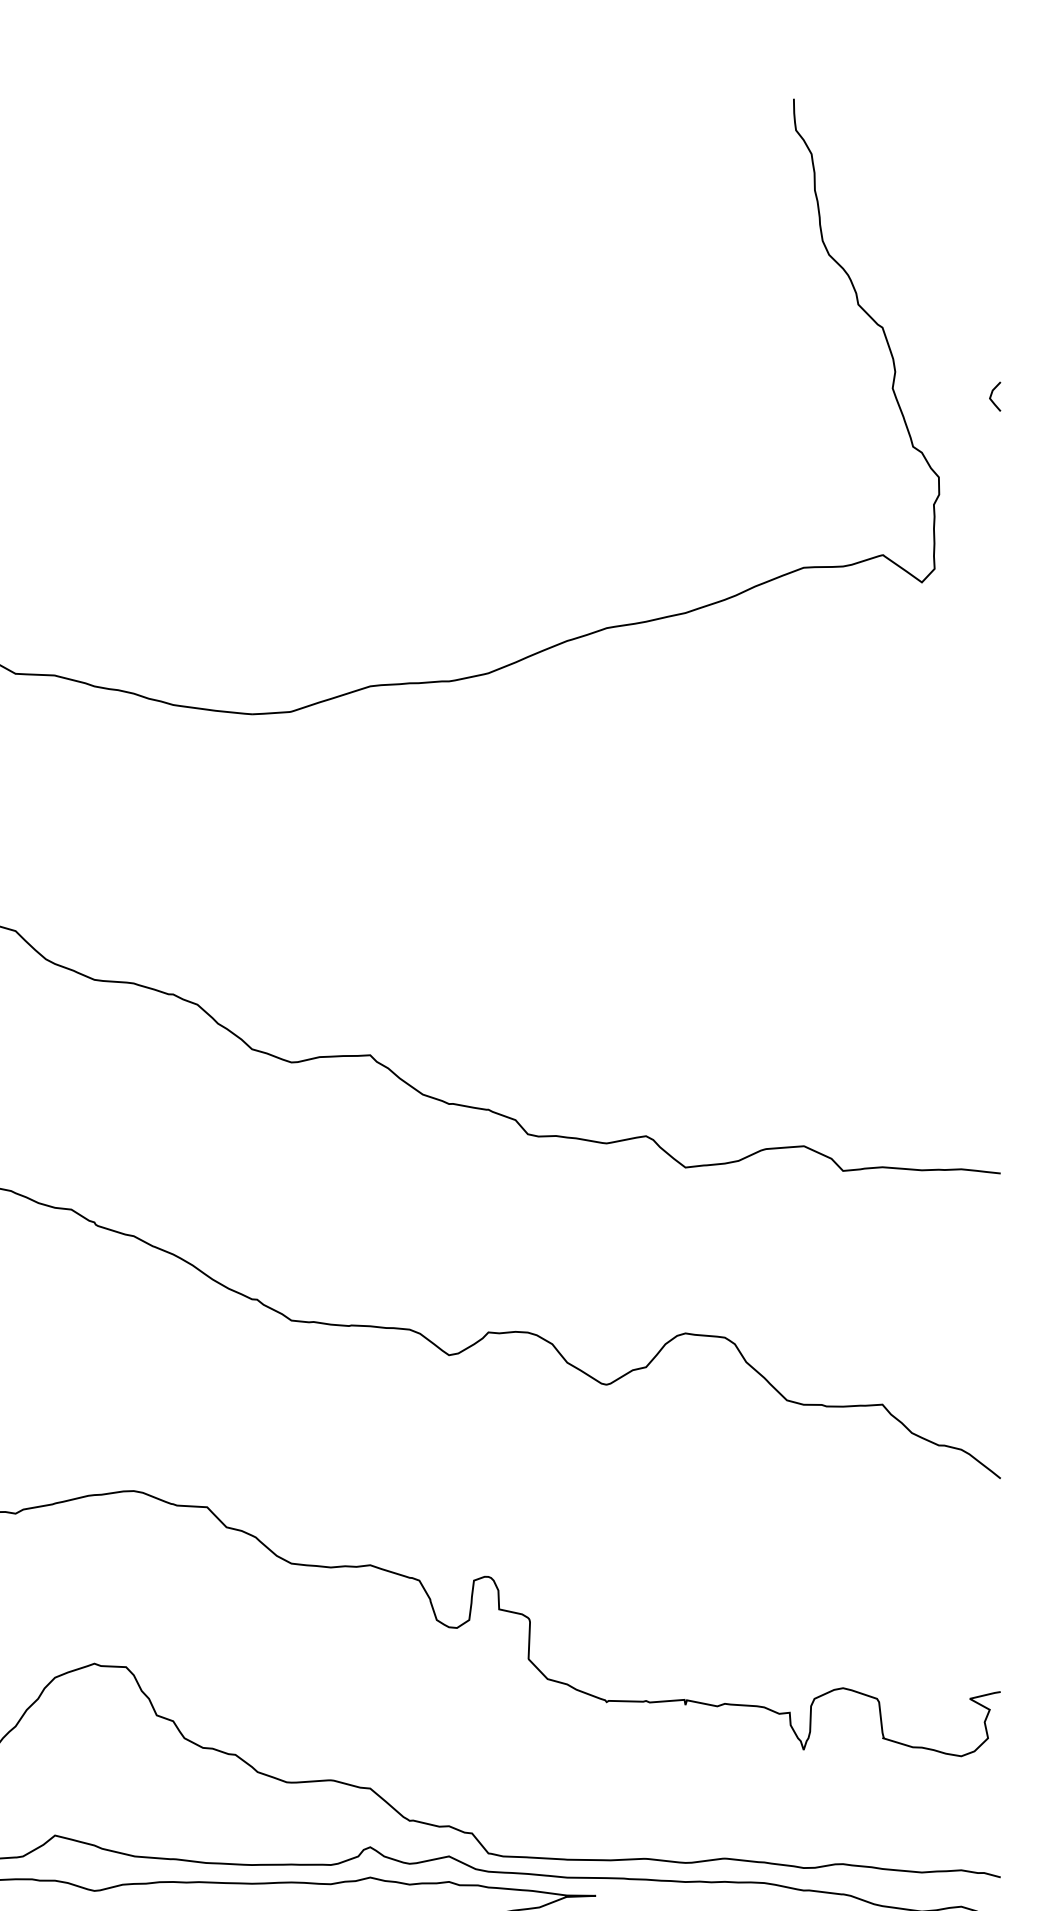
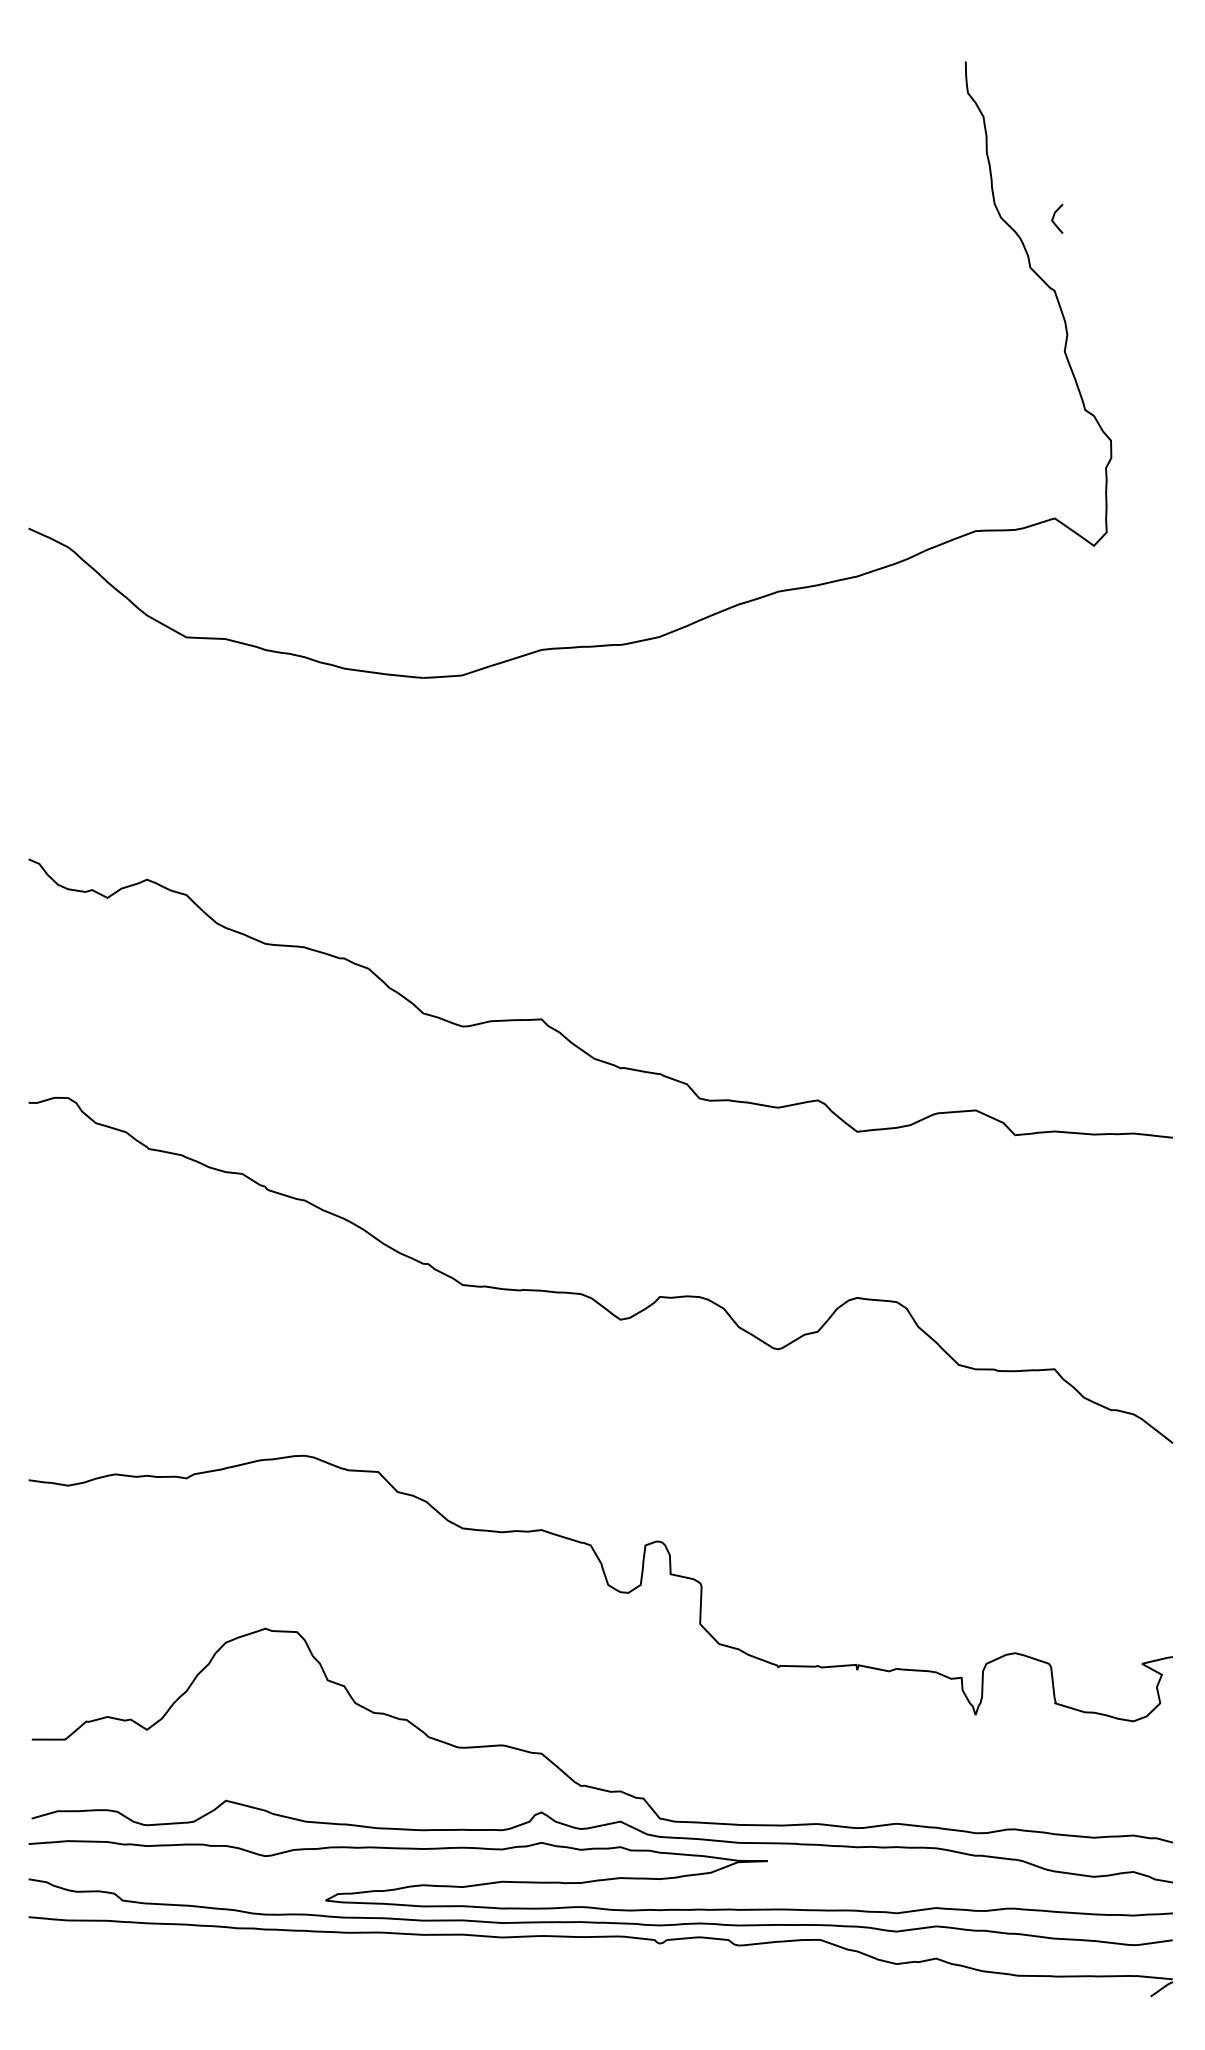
line: (992, 395) -> (1054, 217), moved

